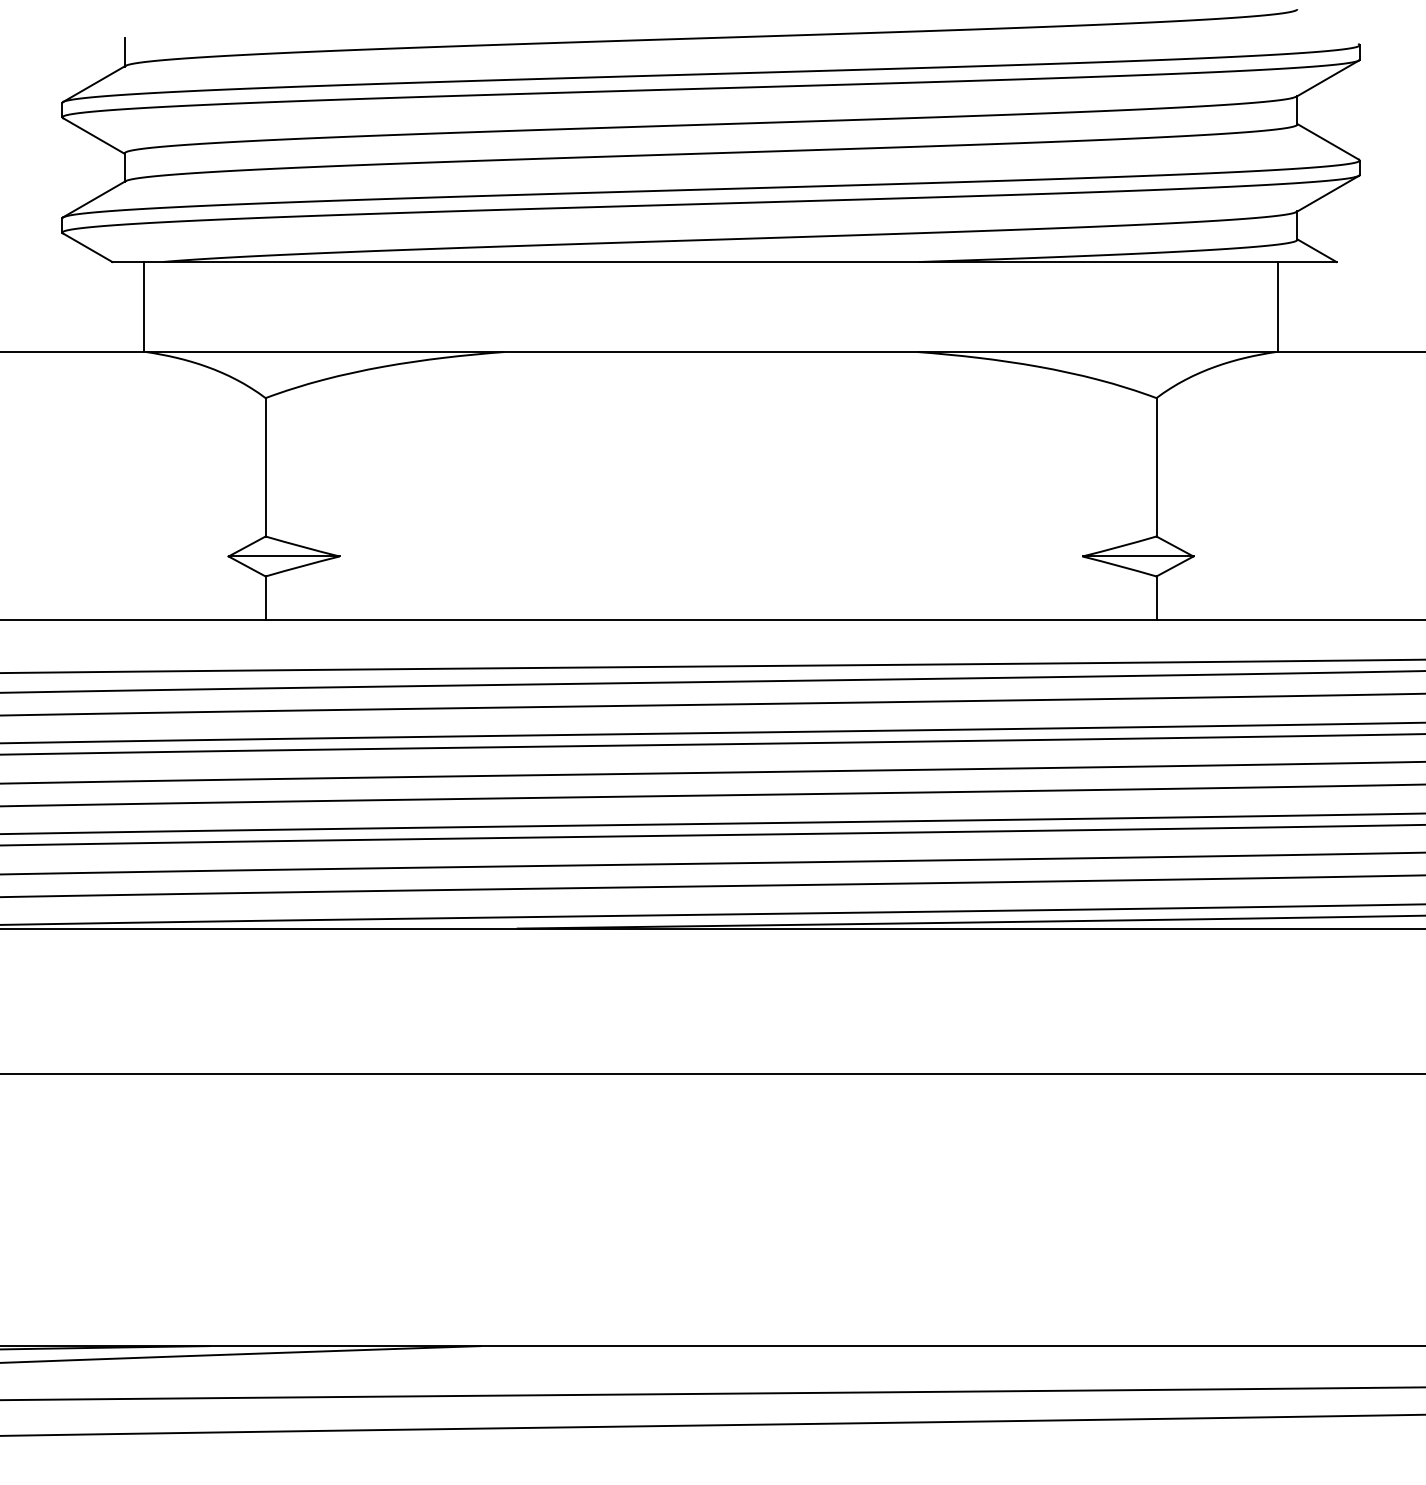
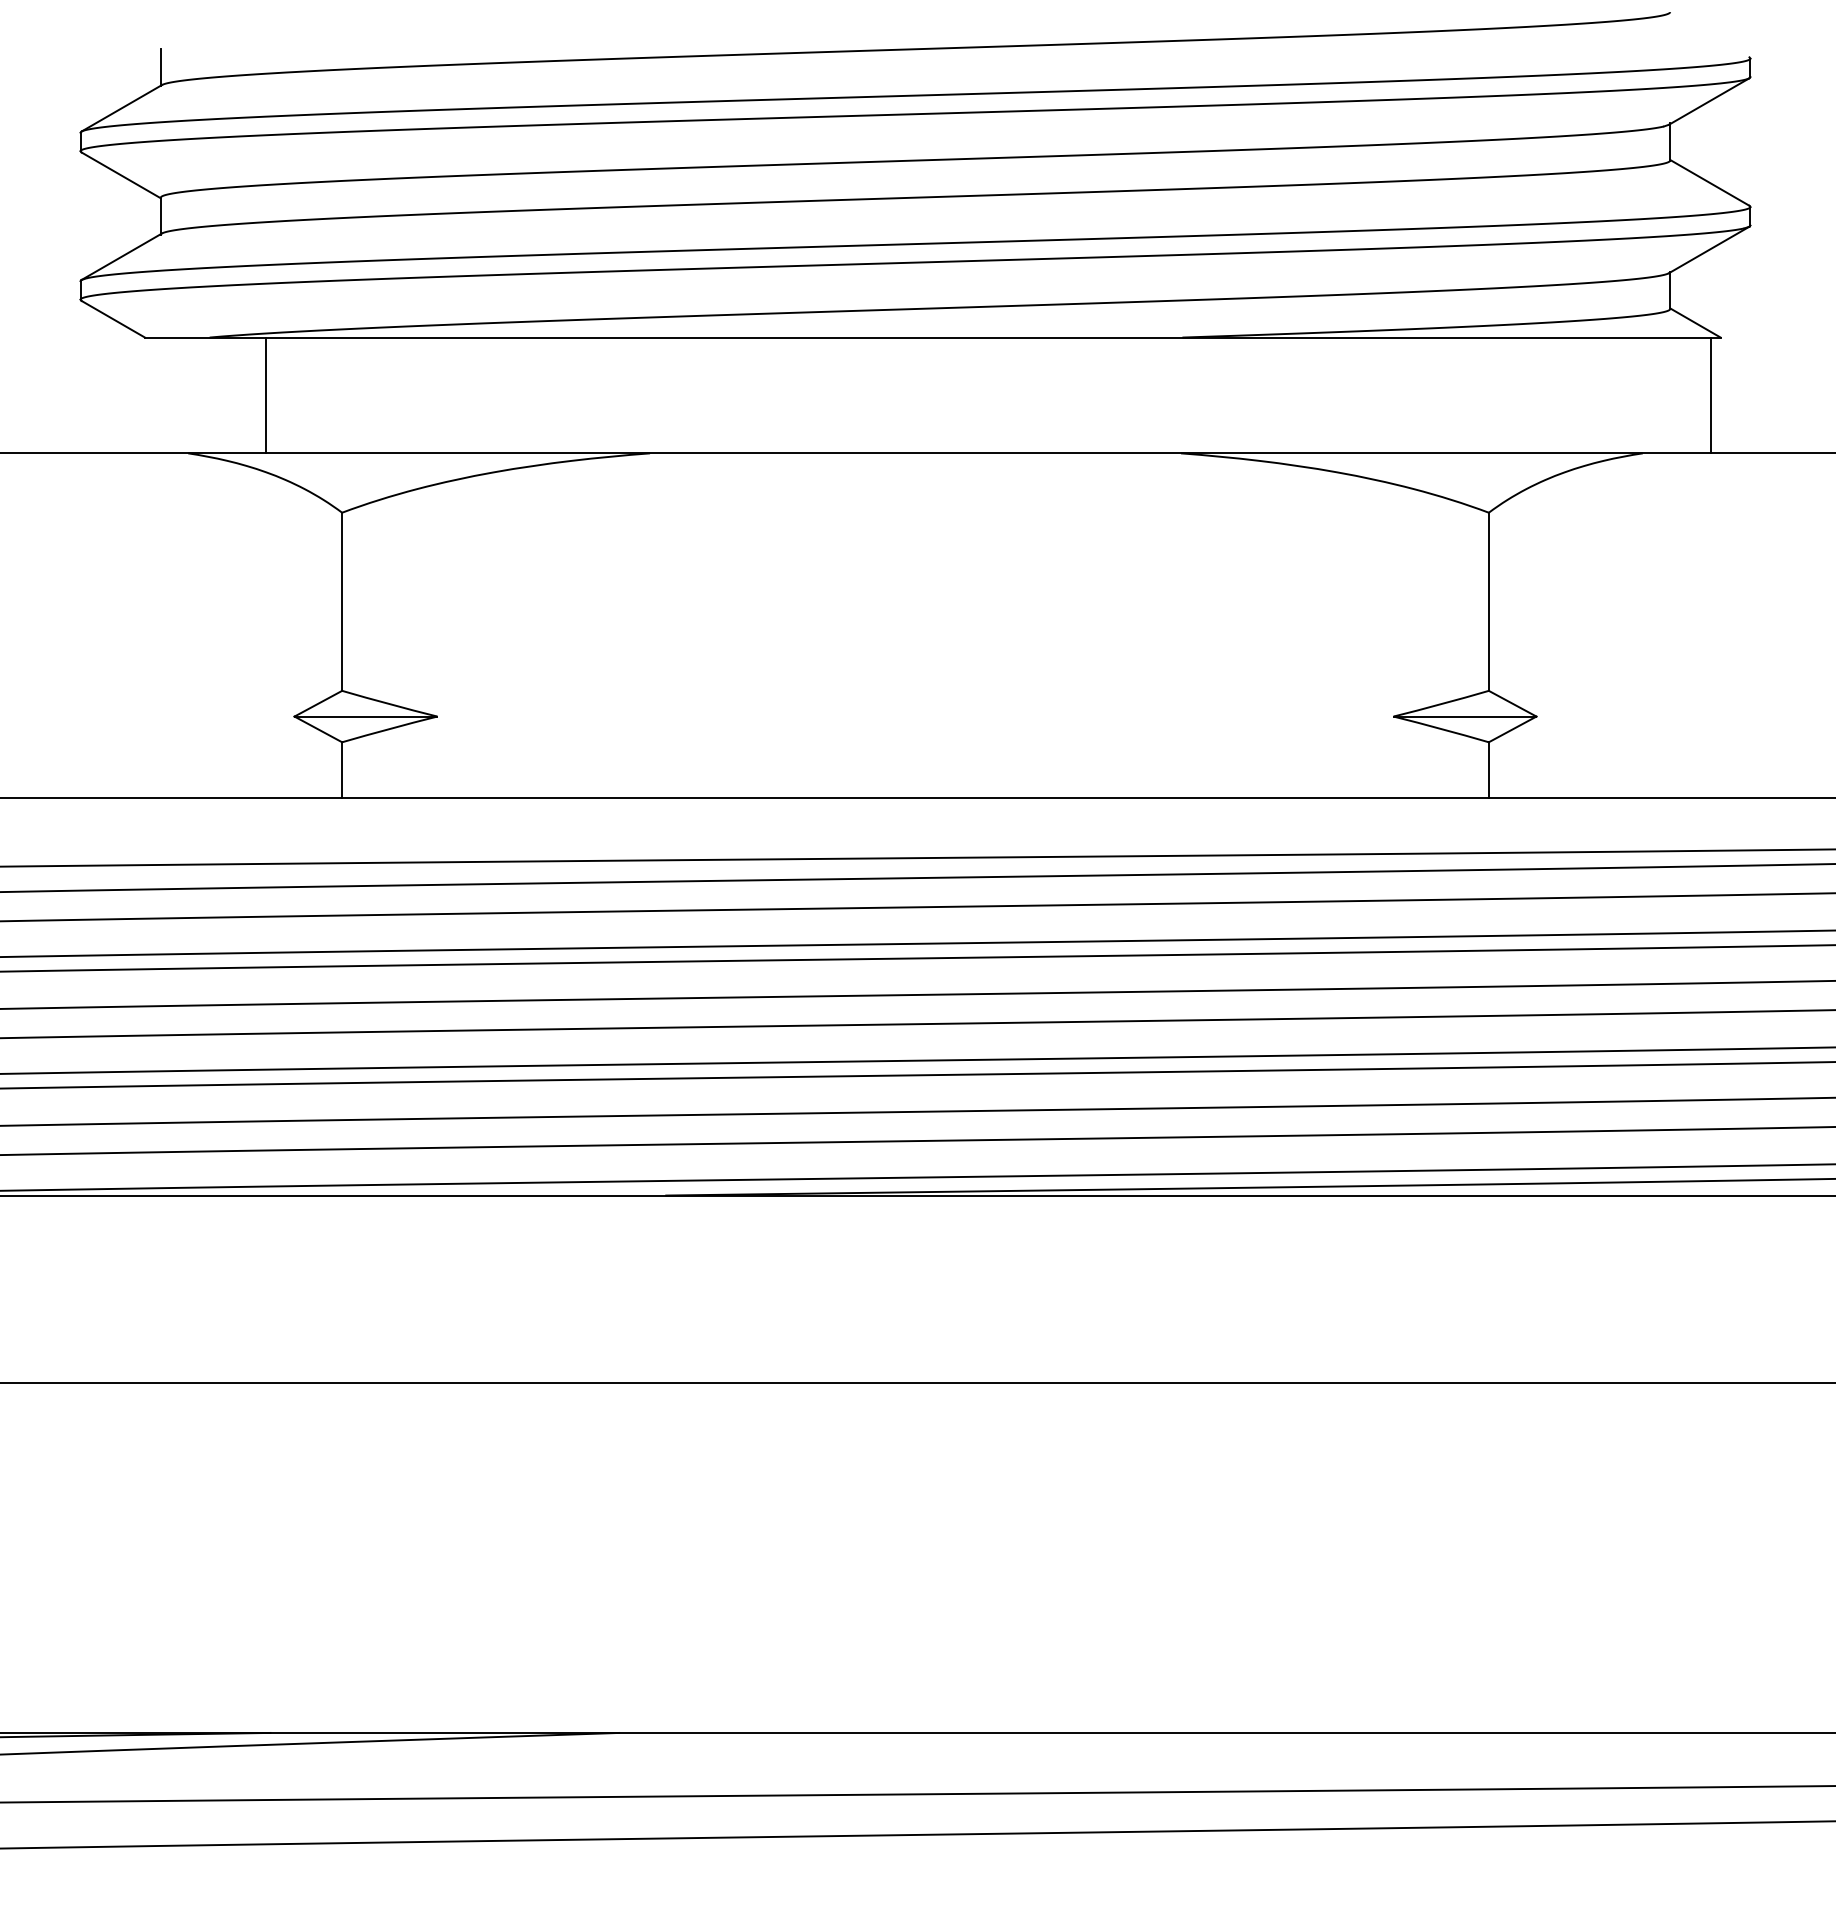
line: (143, 307) -> (266, 395), moved
line: (1278, 307) -> (1710, 395), moved

